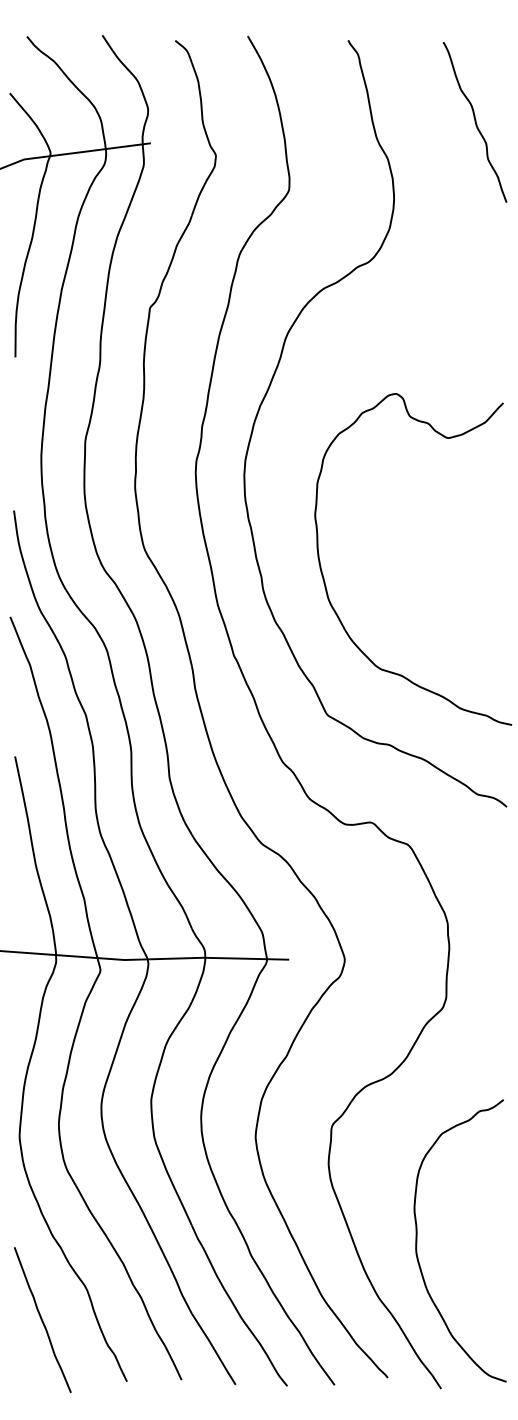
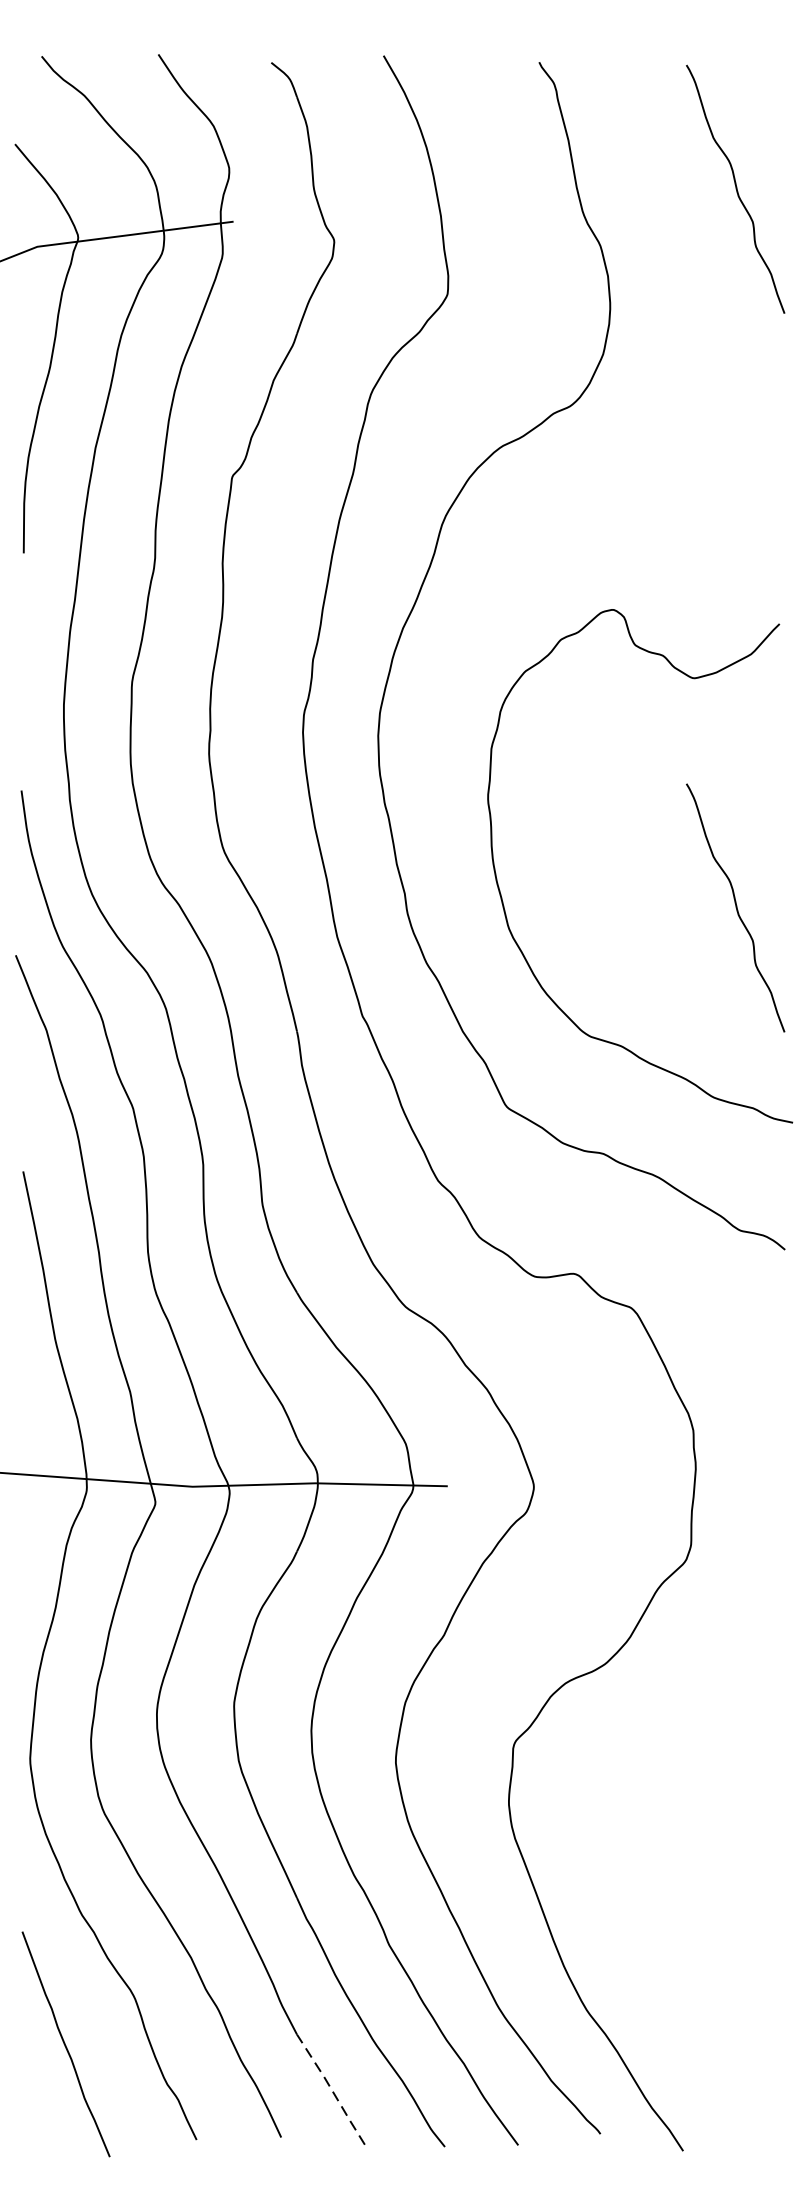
curve: (474, 586) -> (734, 908), added
curve: (417, 1240) -> (646, 1921), removed
line: (214, 1349) -> (332, 2090), solid -> dashed

